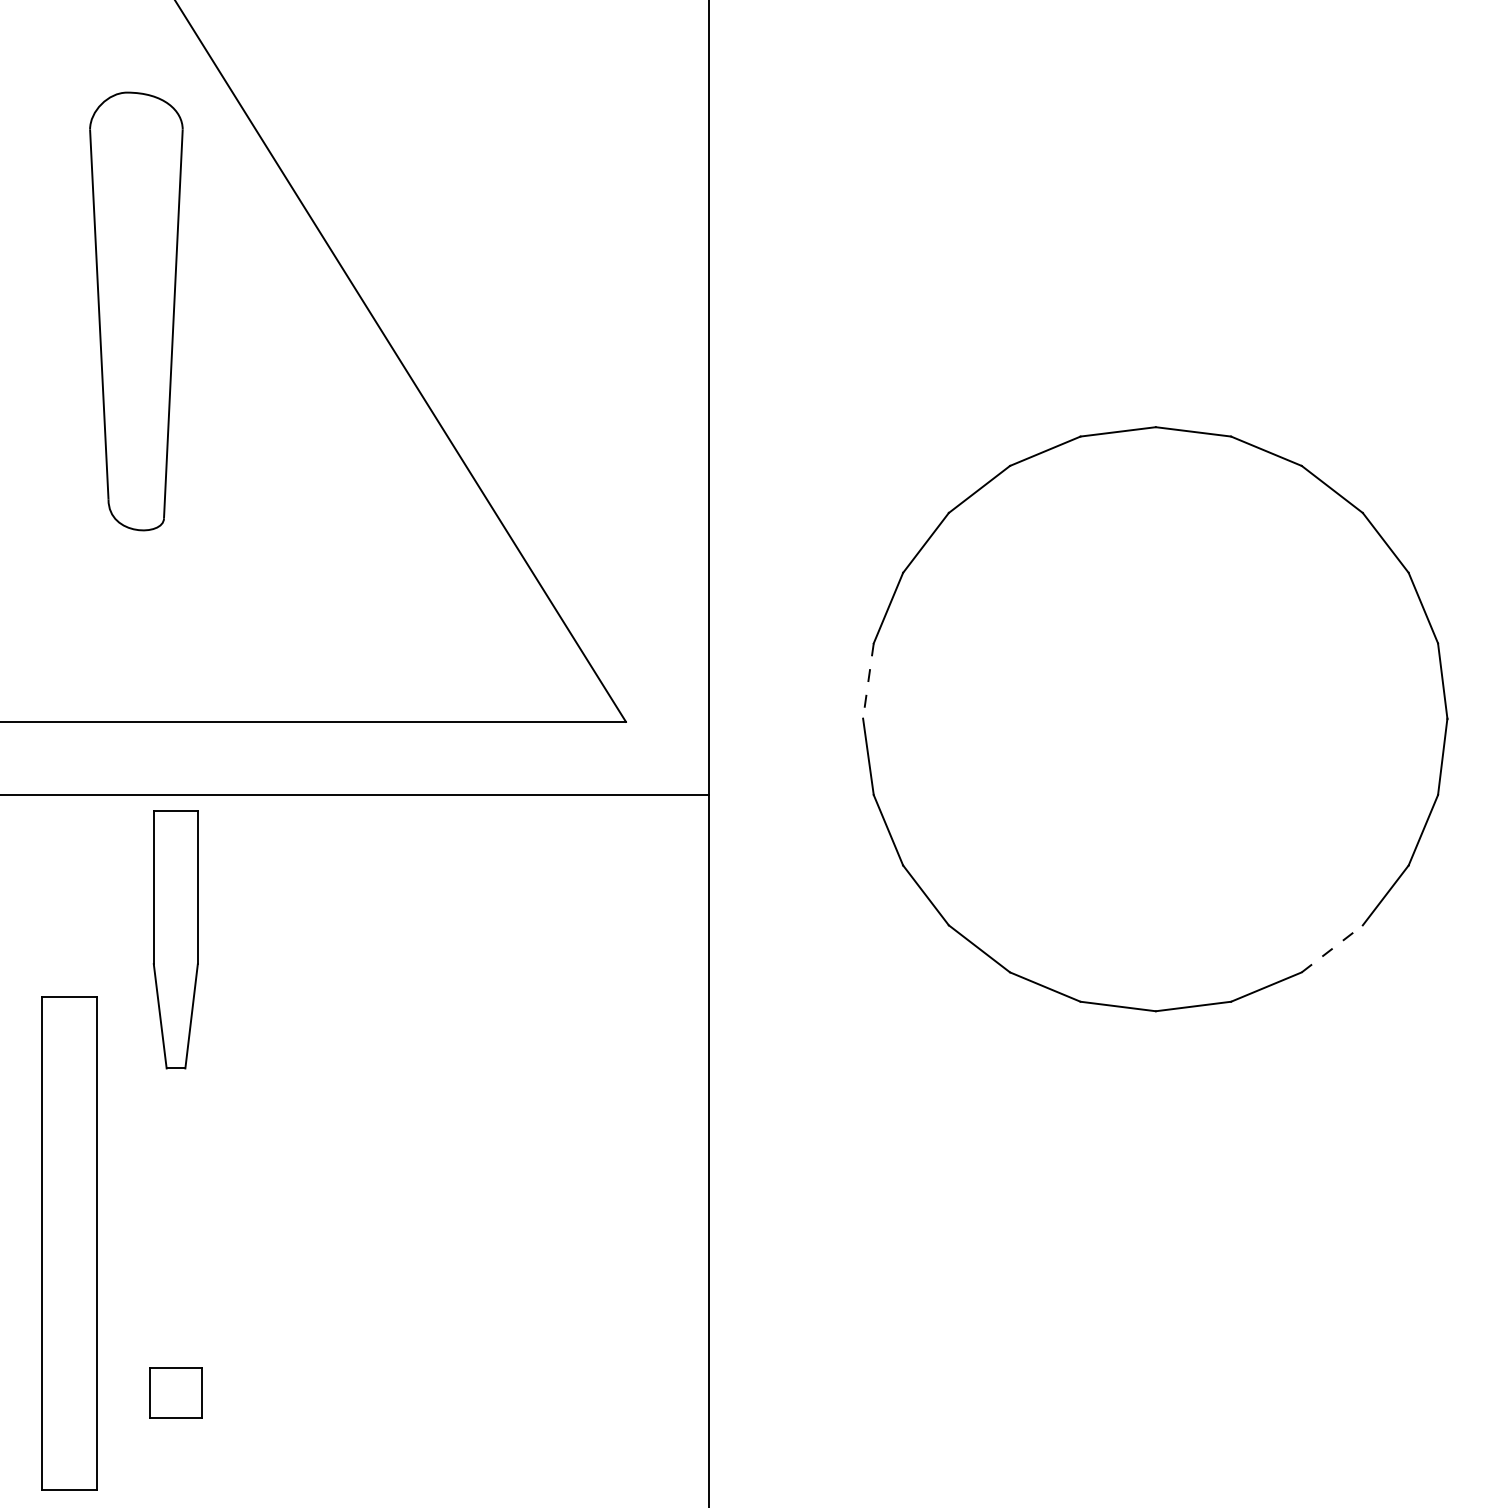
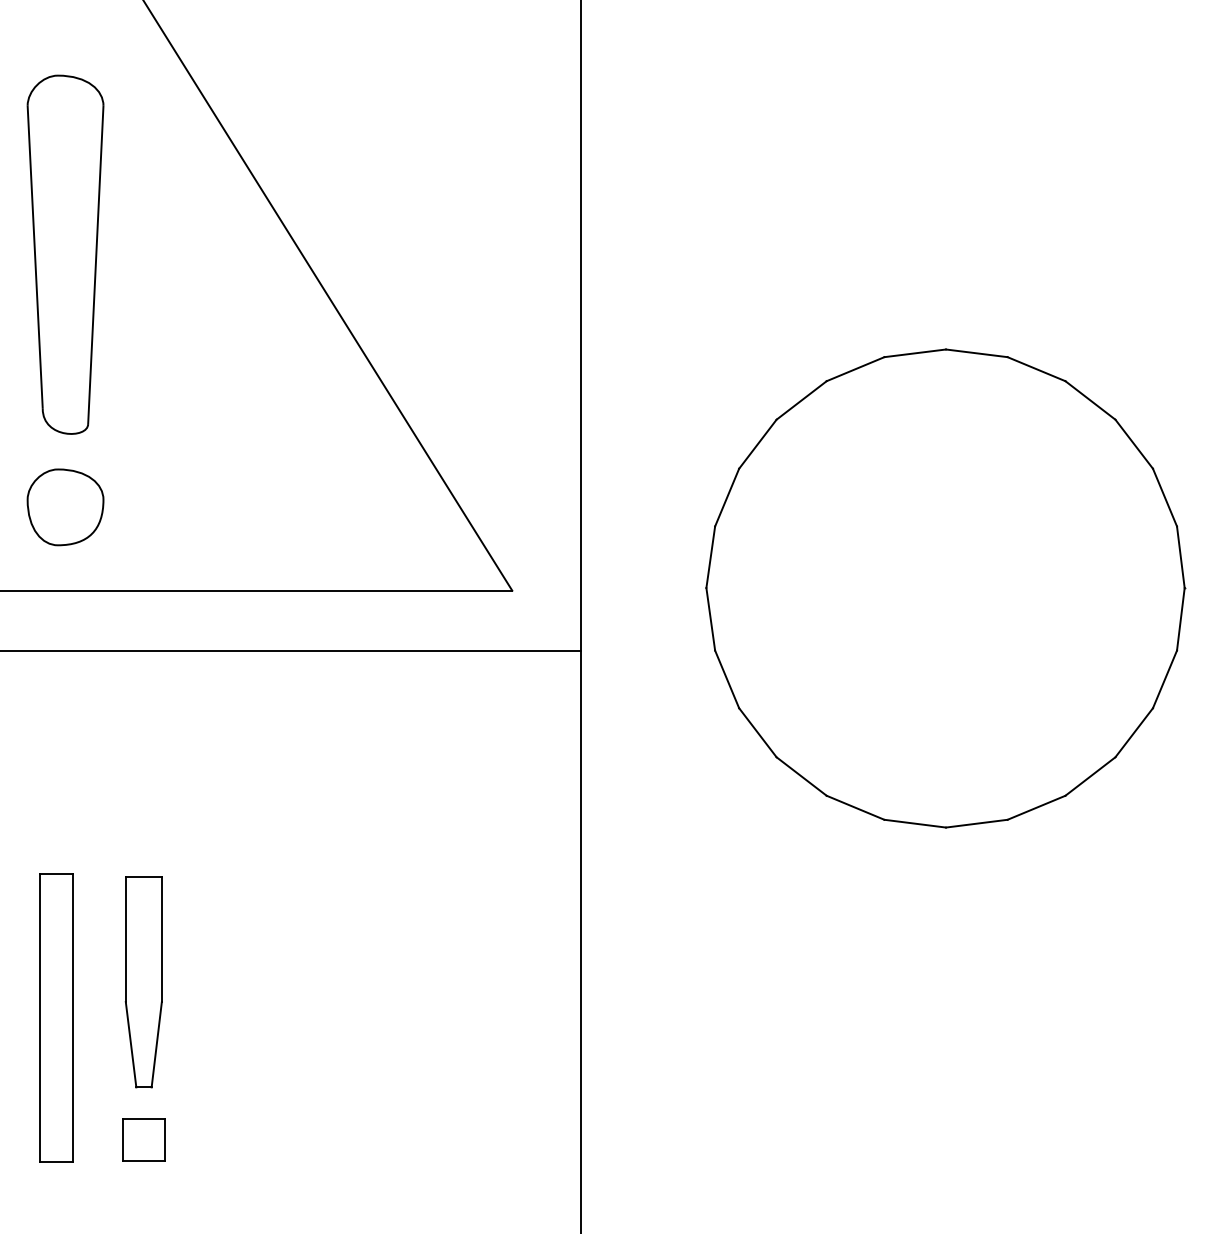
part: (136, 311) -> (65, 254), moved
part: (80, 620) -> (65, 507), added
line: (868, 681) -> (710, 557), dashed -> solid
part: (175, 940) -> (143, 982), moved
line: (1332, 948) -> (1090, 776), dashed -> solid
part: (69, 1243) -> (56, 1017), size x0.71

